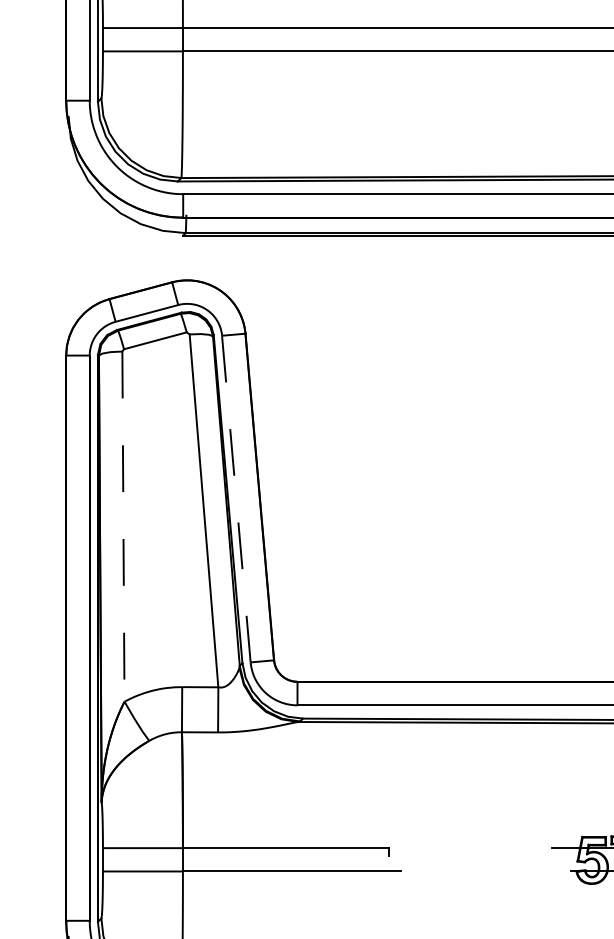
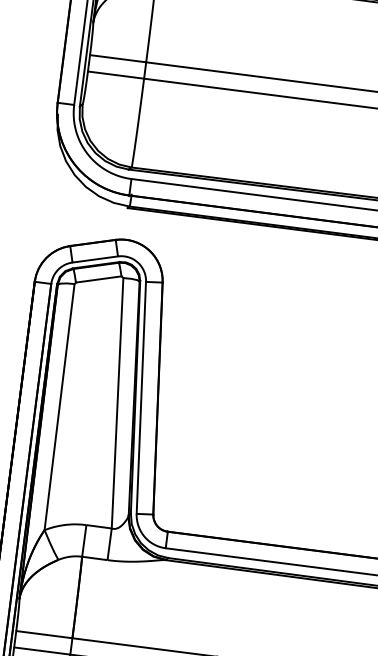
line: (236, 499) -> (141, 398), dashed -> solid
line: (123, 527) -> (59, 407), dashed -> solid

